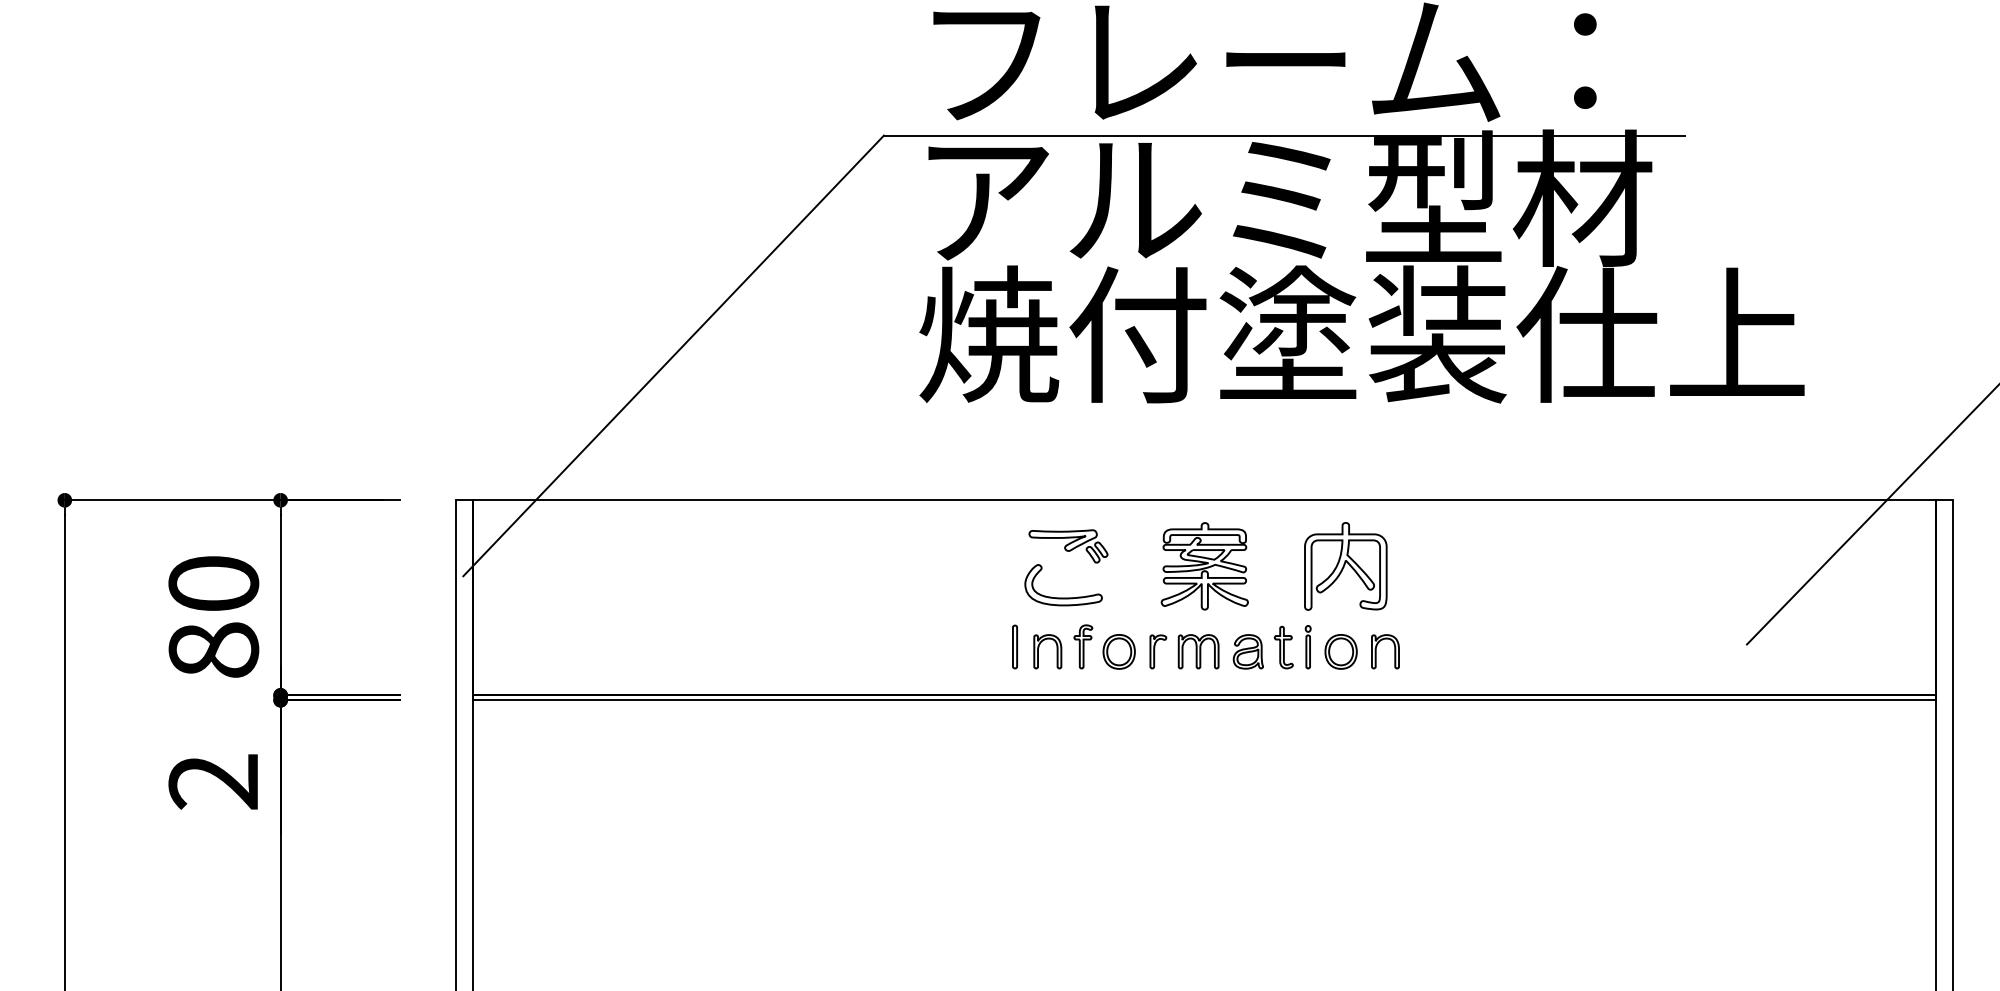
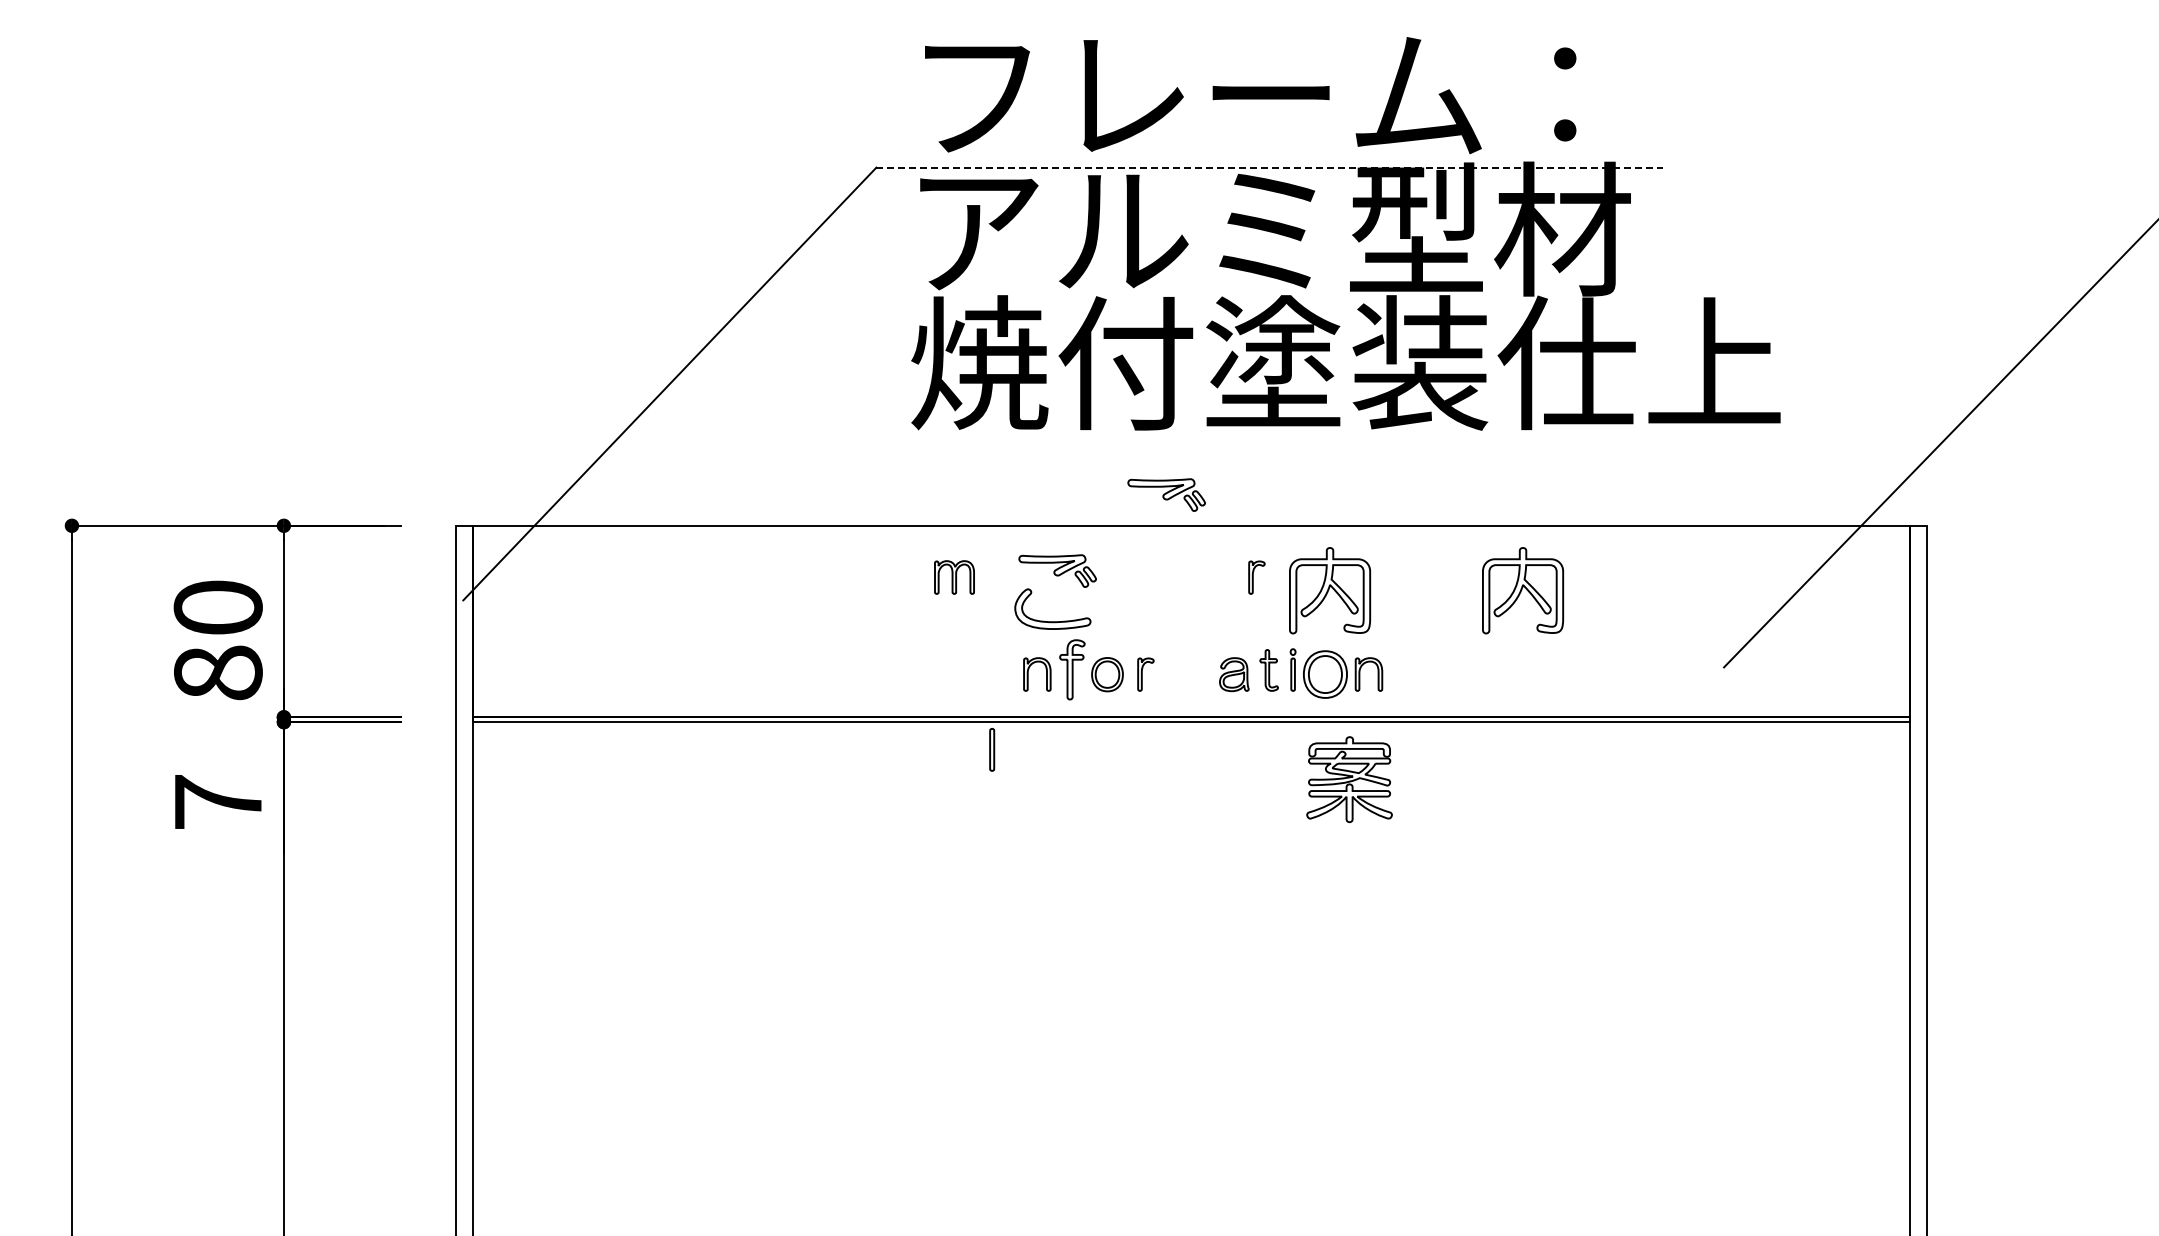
line: (1285, 135) -> (1270, 167), solid -> dashed
part: (1179, 468) -> (1166, 494), added
part: (1270, 552) -> (1256, 577), added
part: (1204, 566) -> (1349, 779), moved
part: (1542, 566) -> (1523, 590), added
part: (1015, 646) -> (992, 749), moved
part: (1082, 646) -> (1071, 669), size x1.4
part: (1198, 651) -> (954, 577), moved
part: (1341, 651) -> (1325, 674), size x1.4
text: (213, 782) -> (217, 802), 2 -> 7

